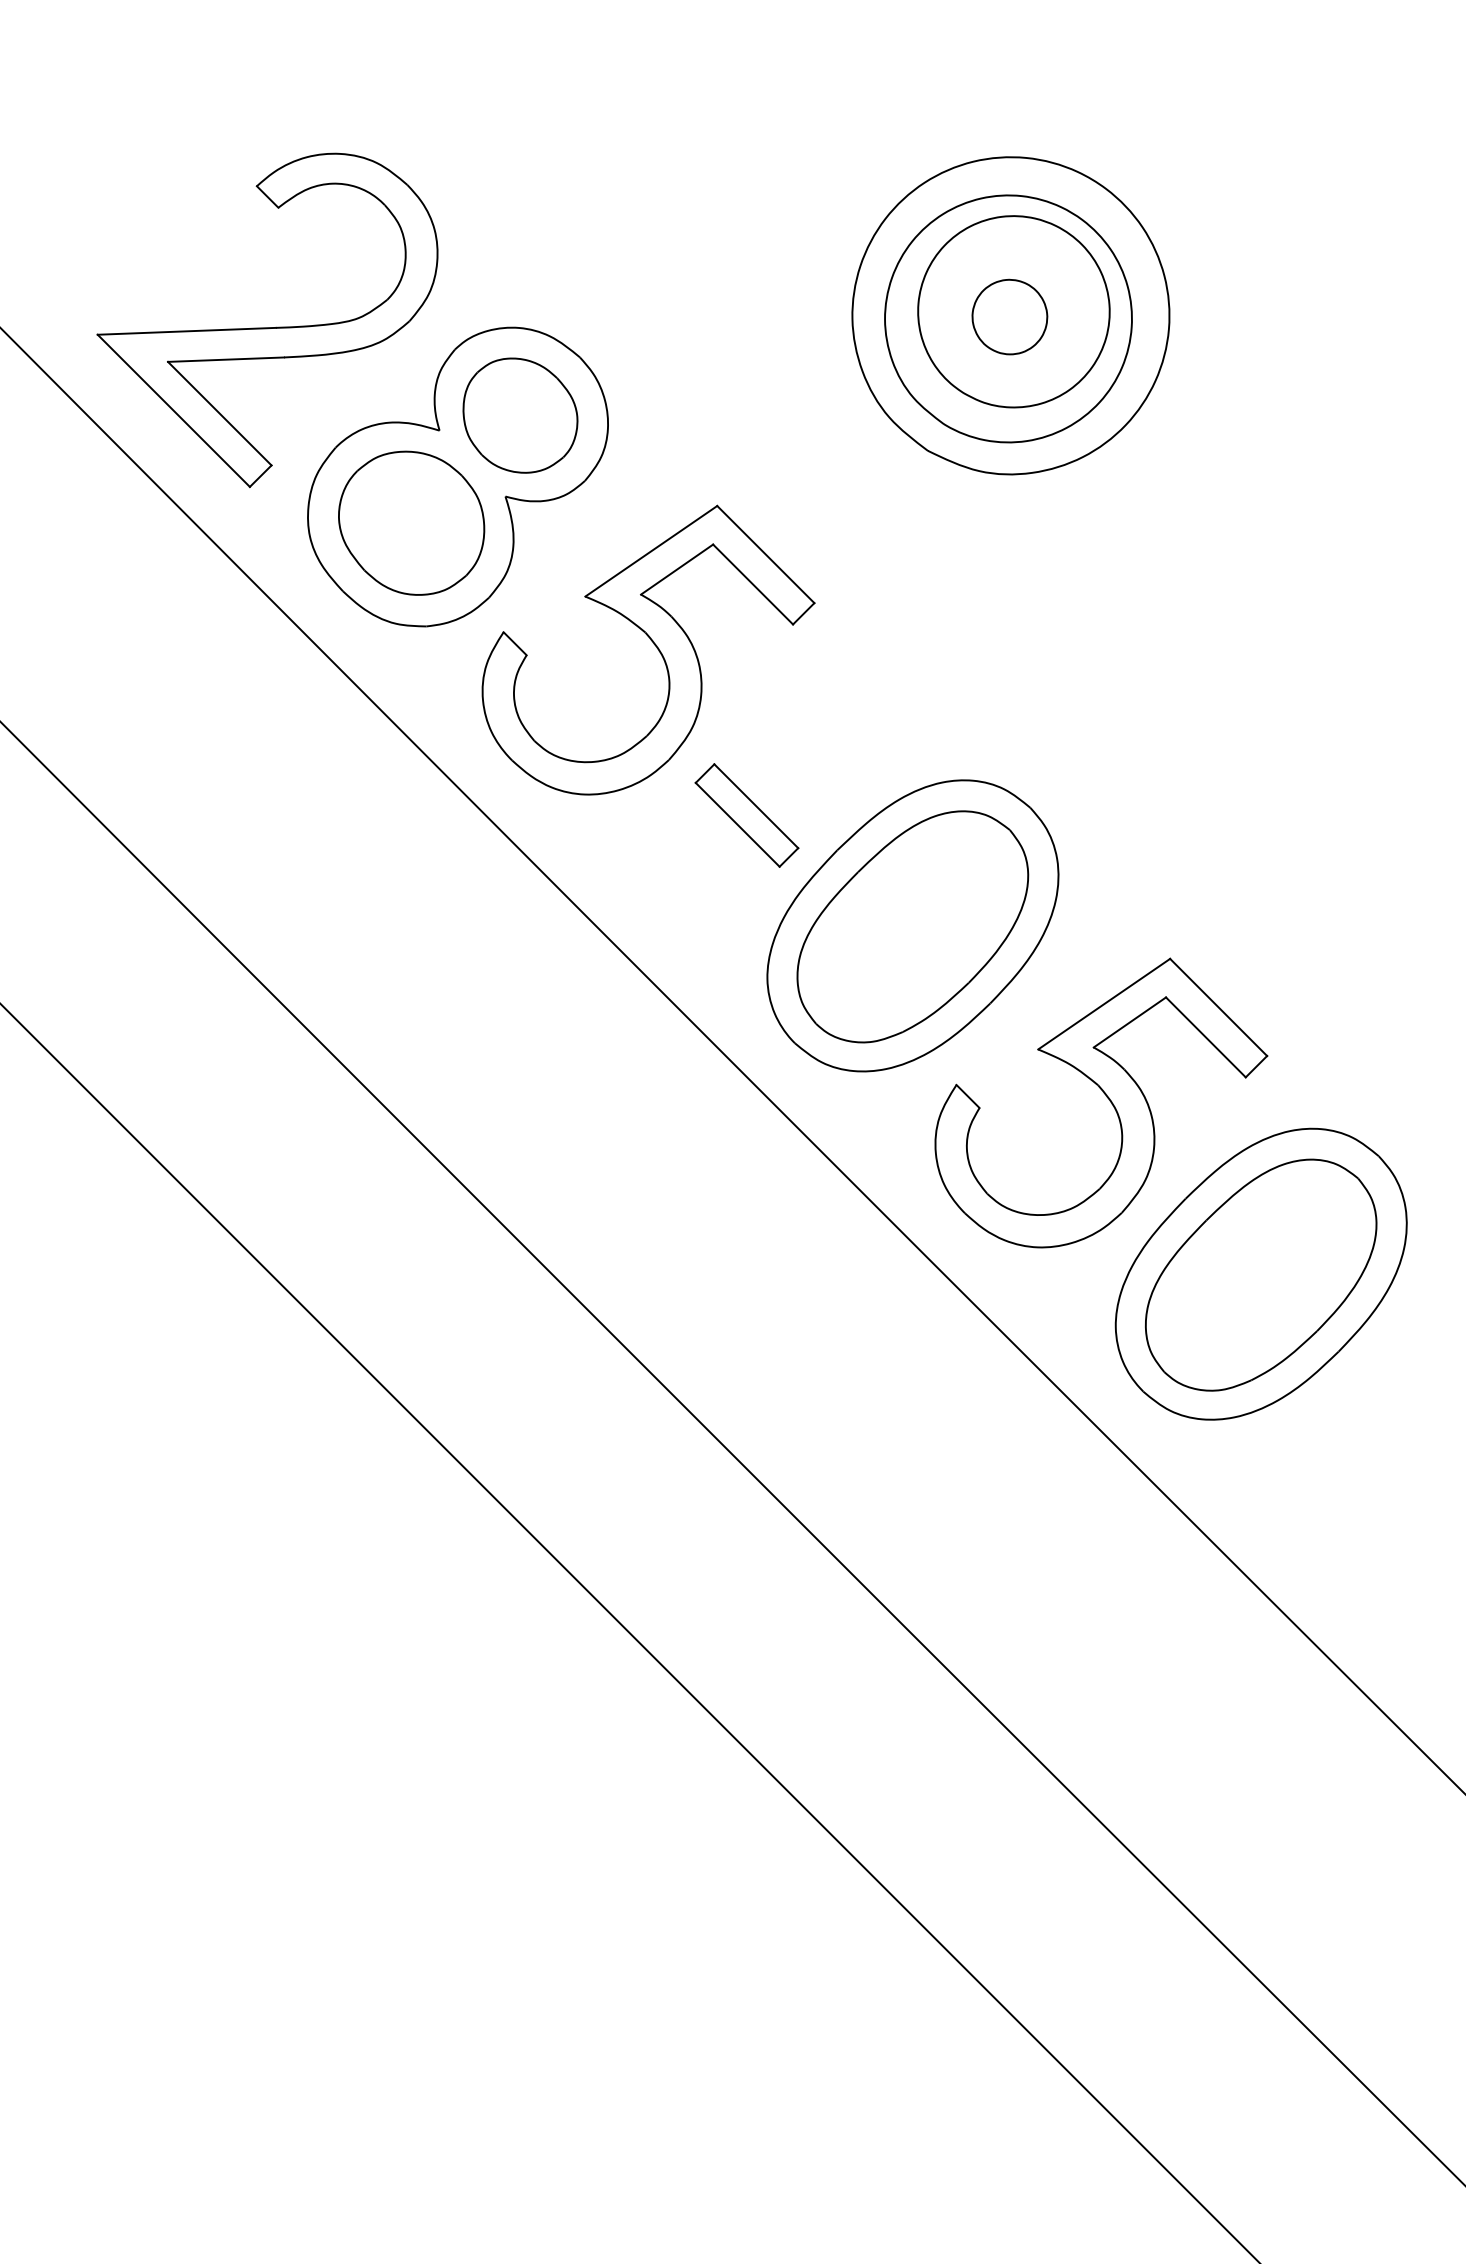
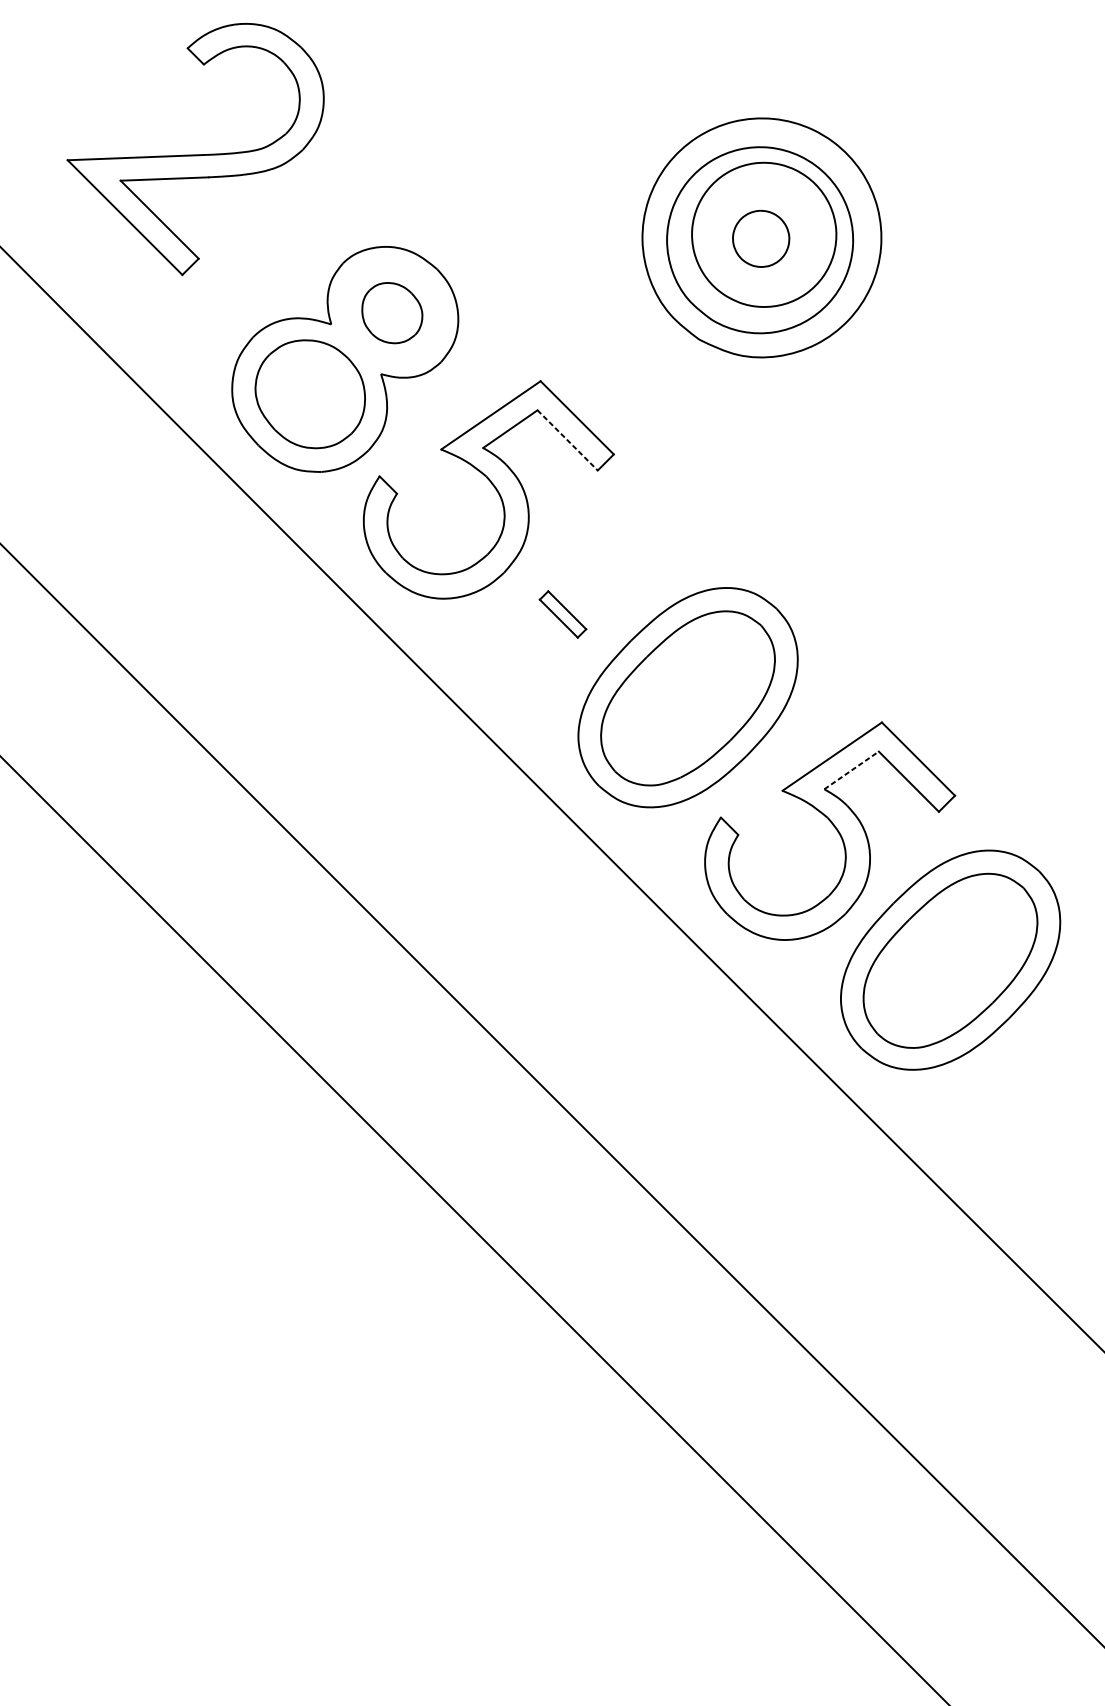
part: (267, 327) -> (195, 154), moved
part: (520, 415) -> (392, 313), size x0.7
line: (753, 584) -> (567, 440), solid -> dashed
part: (746, 815) -> (562, 614), size x0.6
line: (1129, 1022) -> (851, 770), solid -> dashed

